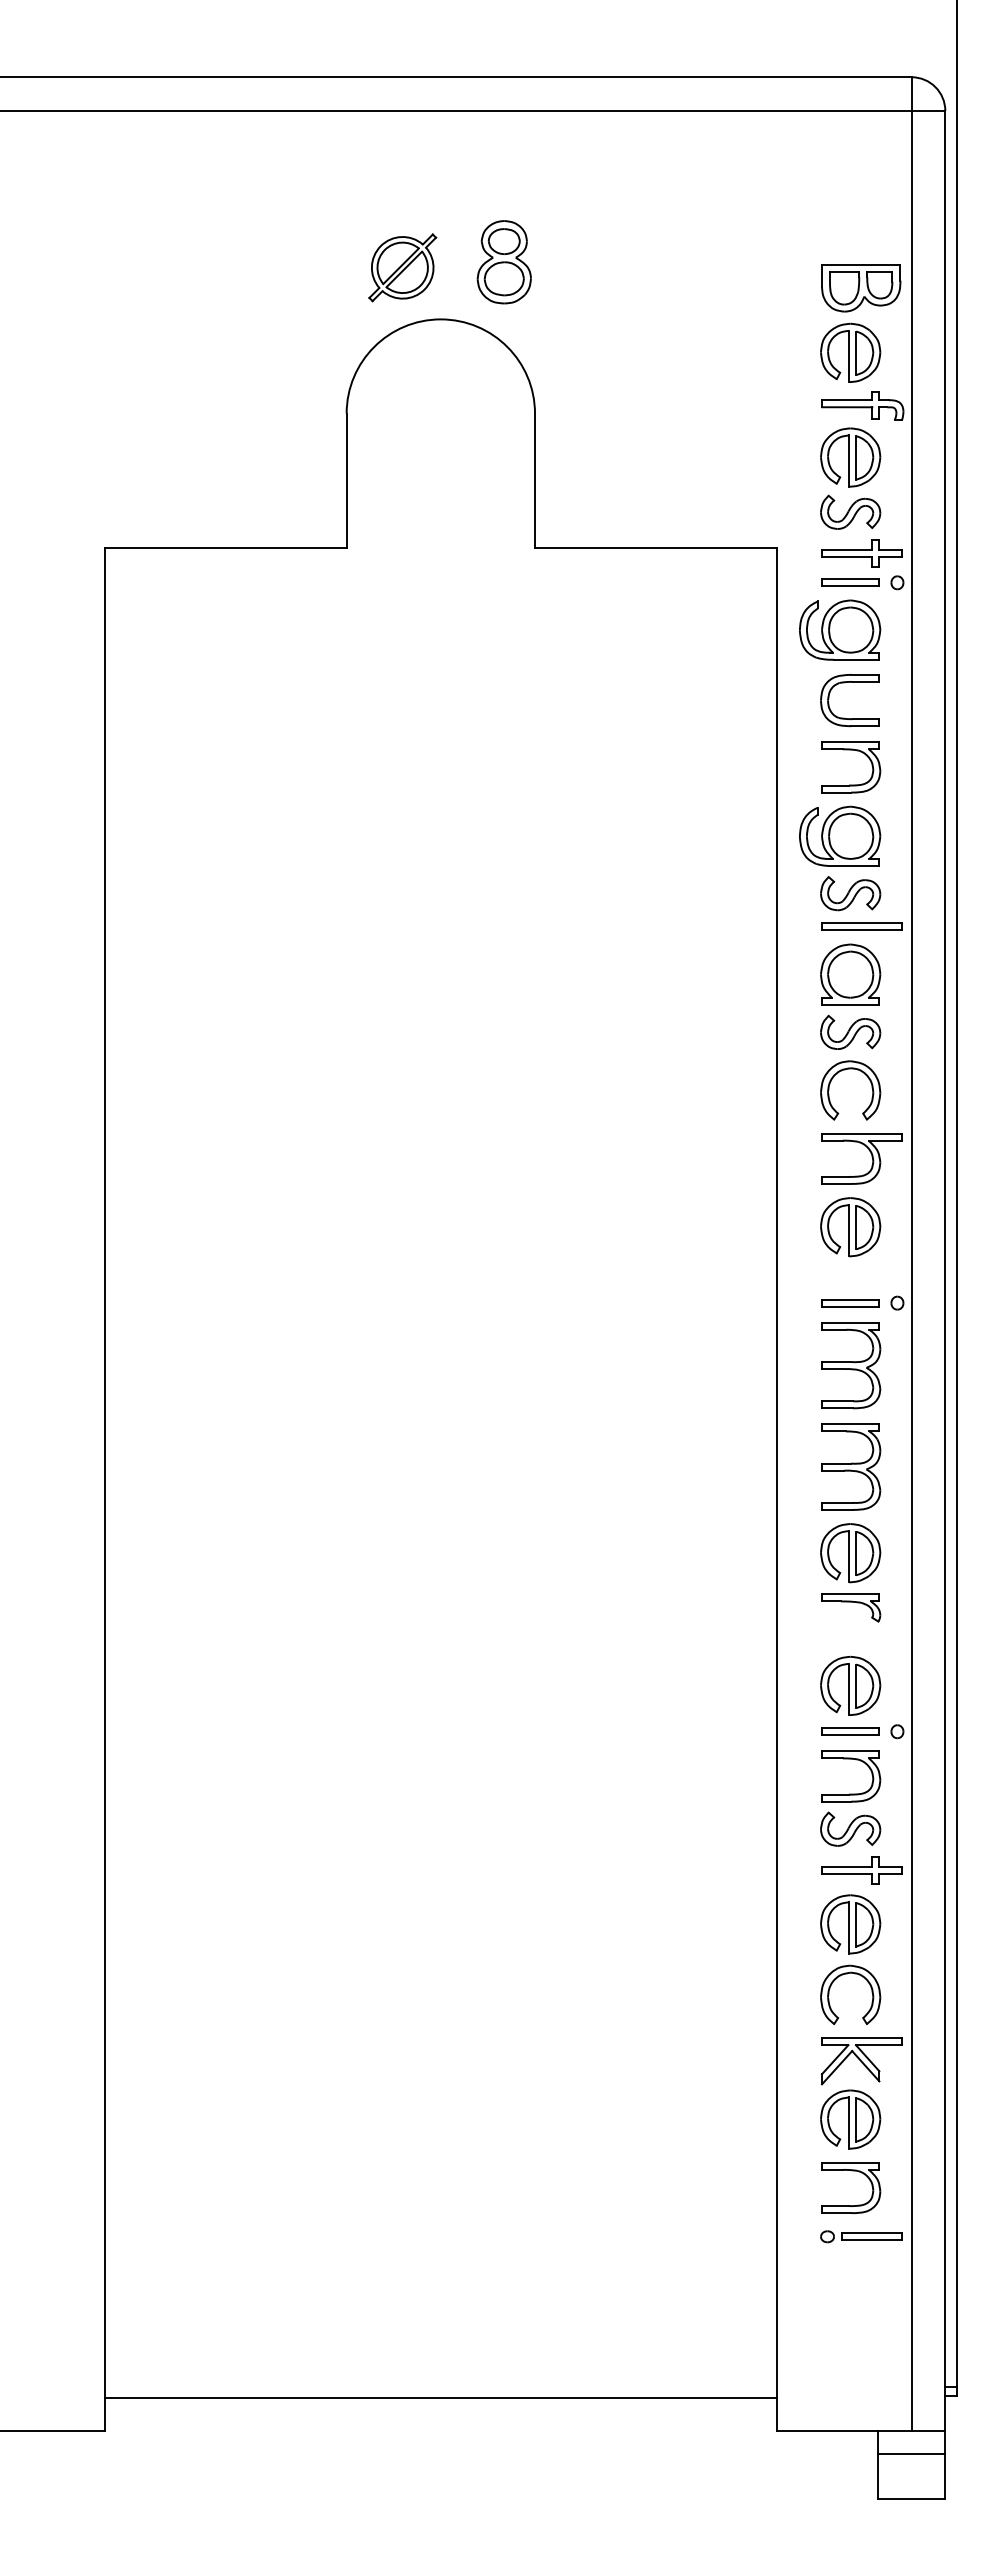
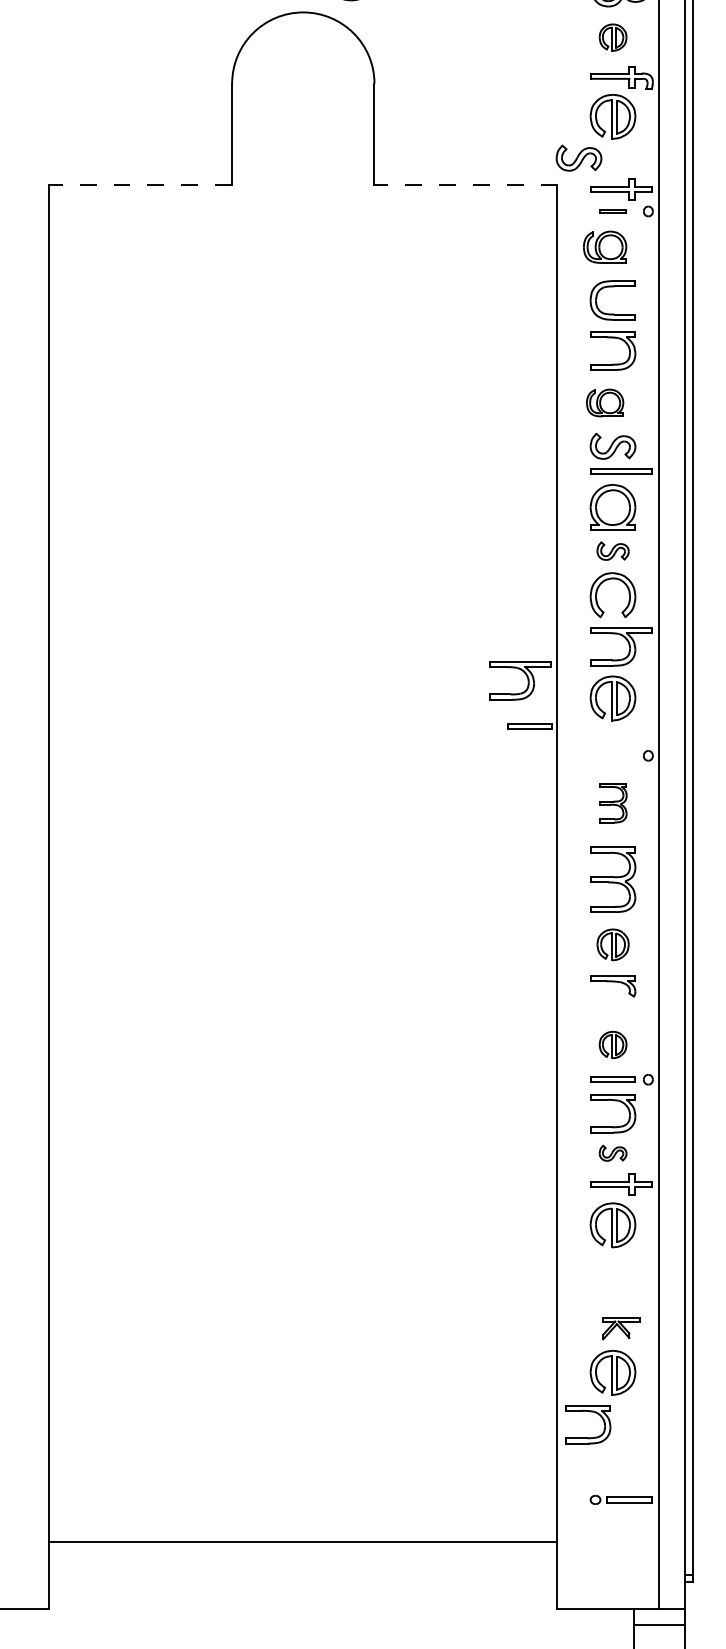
part: (850, 352) -> (612, 37), size x0.6
part: (850, 511) -> (578, 157), moved
line: (225, 548) -> (140, 185), solid -> dashed
line: (655, 548) -> (465, 185), solid -> dashed
part: (850, 582) -> (612, 211), size x0.6
part: (840, 629) -> (605, 246), size x0.7
part: (840, 835) -> (605, 402), size x0.6
part: (850, 1031) -> (612, 550), size x0.7
part: (737, 1202) -> (527, 679), added
part: (850, 1303) -> (529, 726), moved
part: (851, 1365) -> (613, 802), size x0.6
part: (850, 1553) -> (612, 945), size x0.7
part: (850, 1685) -> (612, 1044), size x0.6
part: (850, 1828) -> (612, 1152), size x0.6
part: (847, 1974) -> (610, 1263), removed
part: (861, 2061) -> (621, 1328), size x0.6
part: (851, 2171) -> (588, 1412), moved
part: (861, 2236) -> (621, 1499), moved
line: (440, 2398) -> (303, 1542), moved

